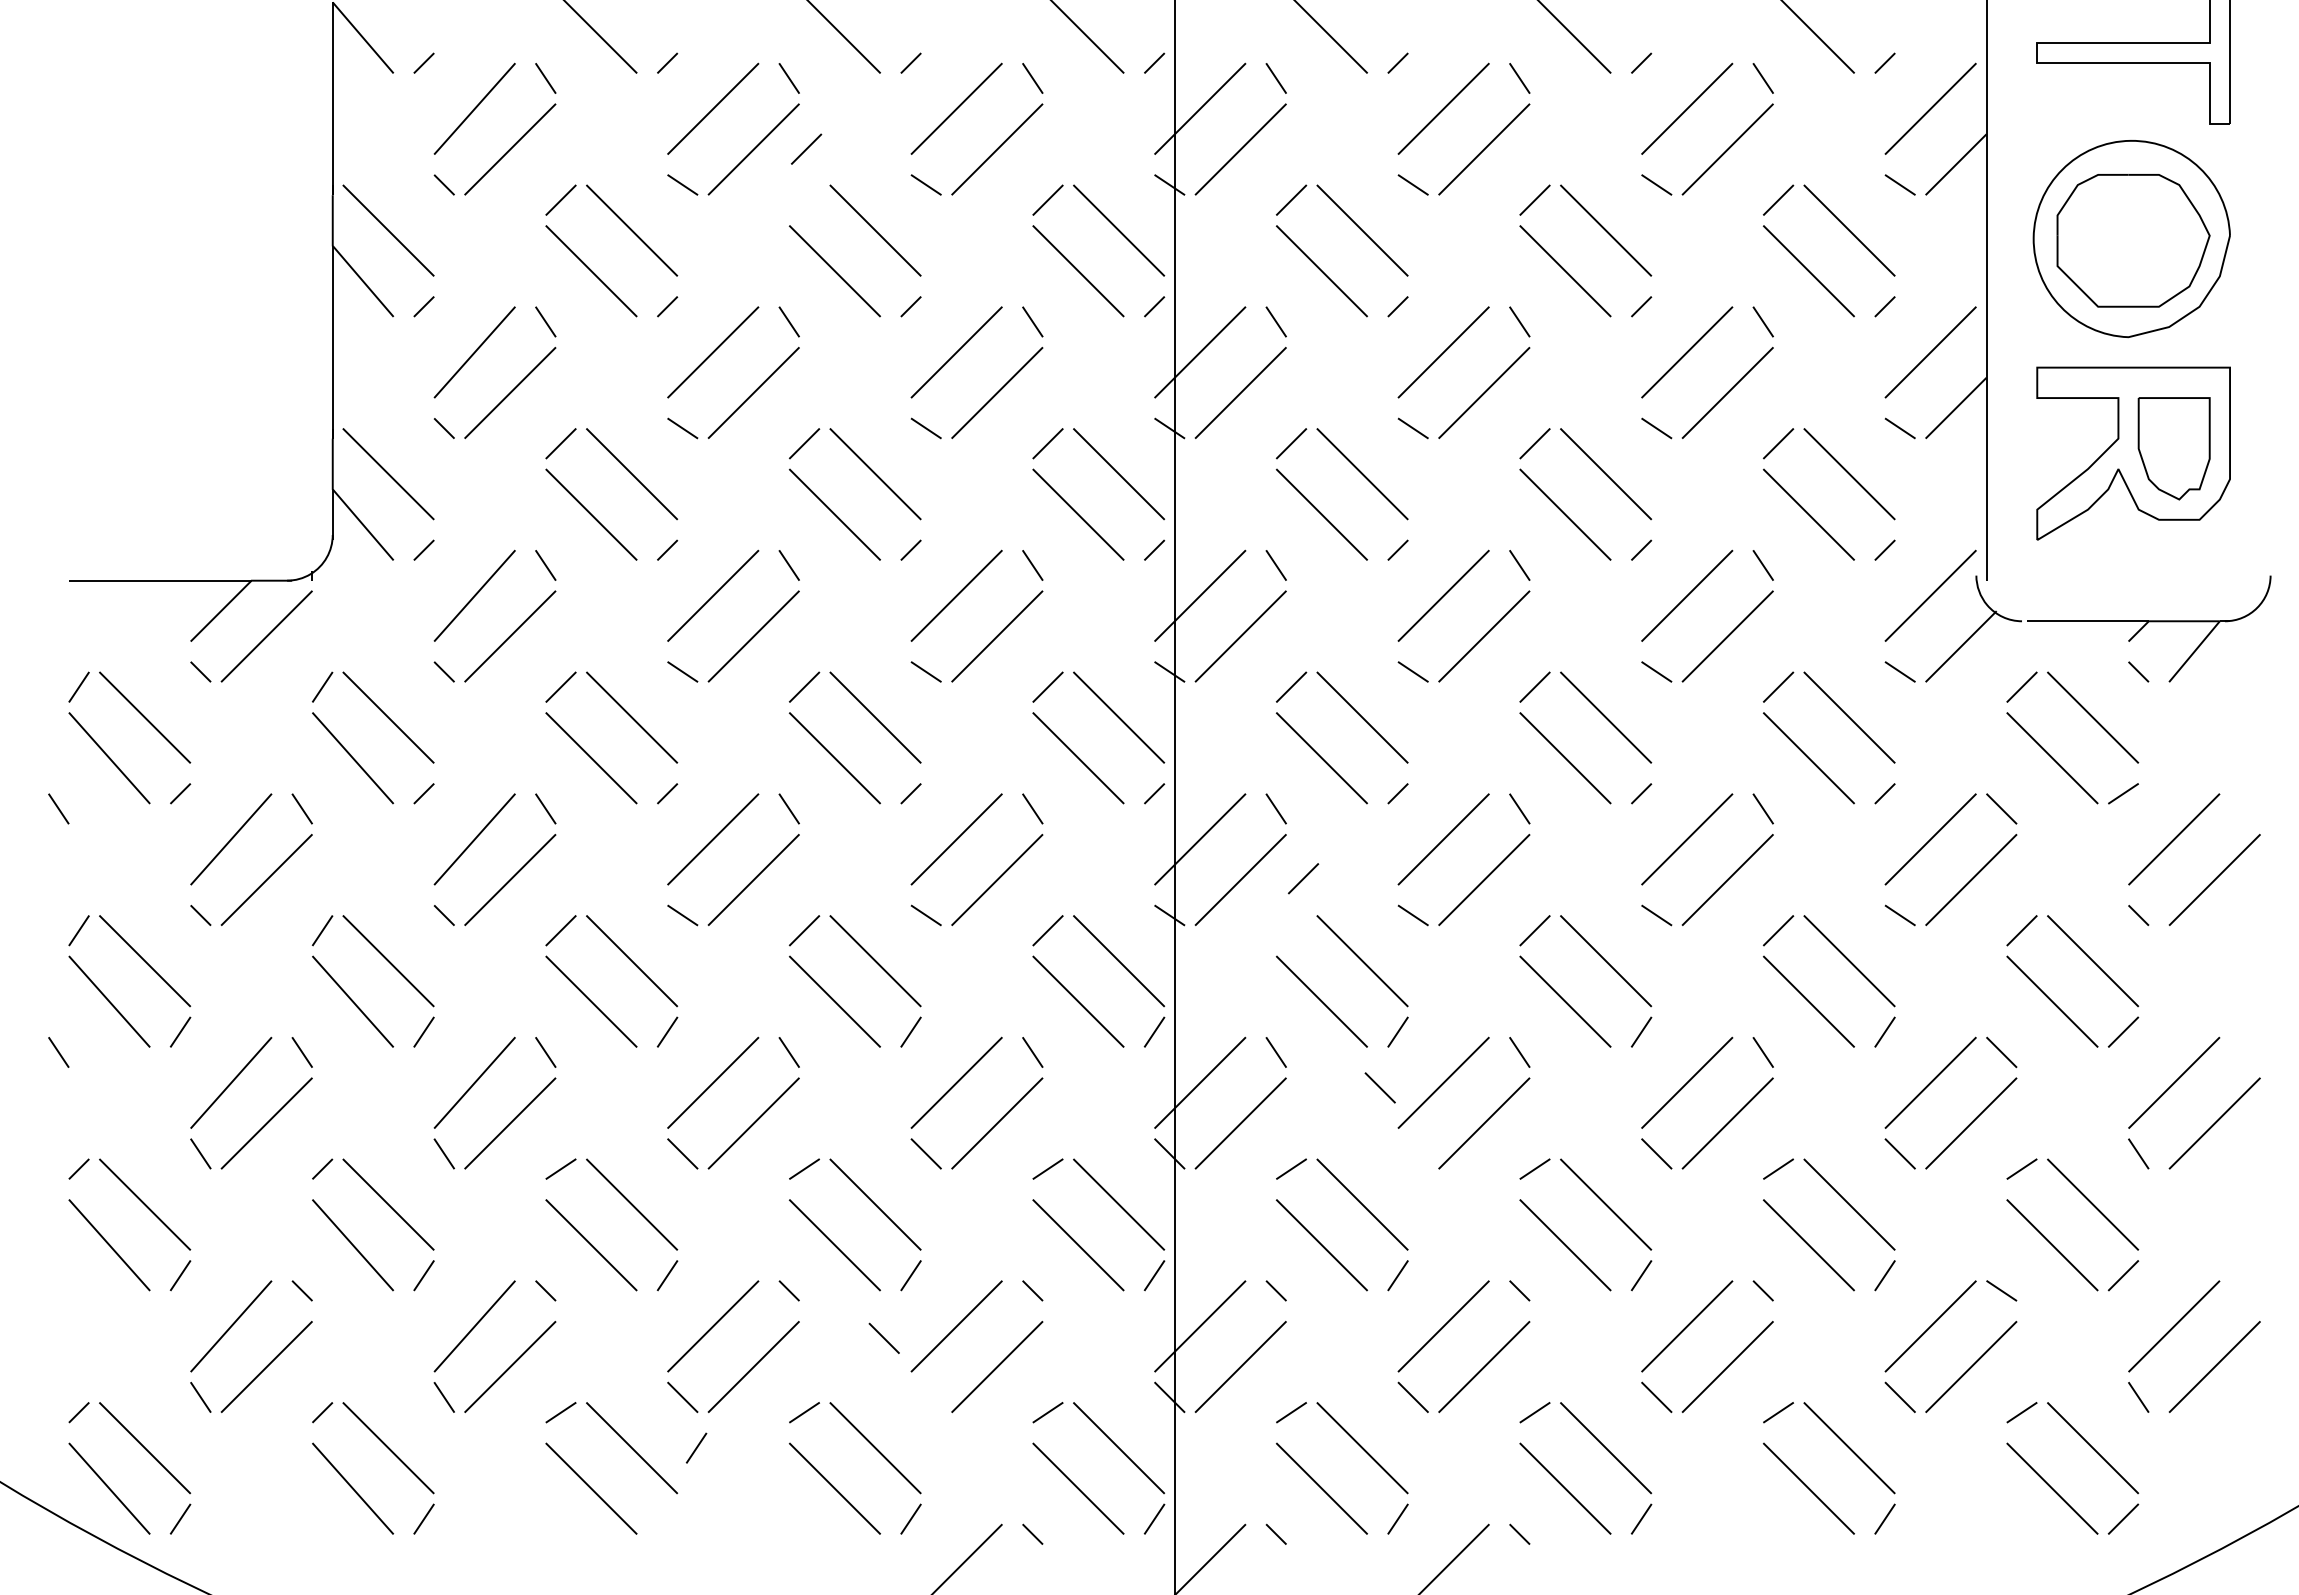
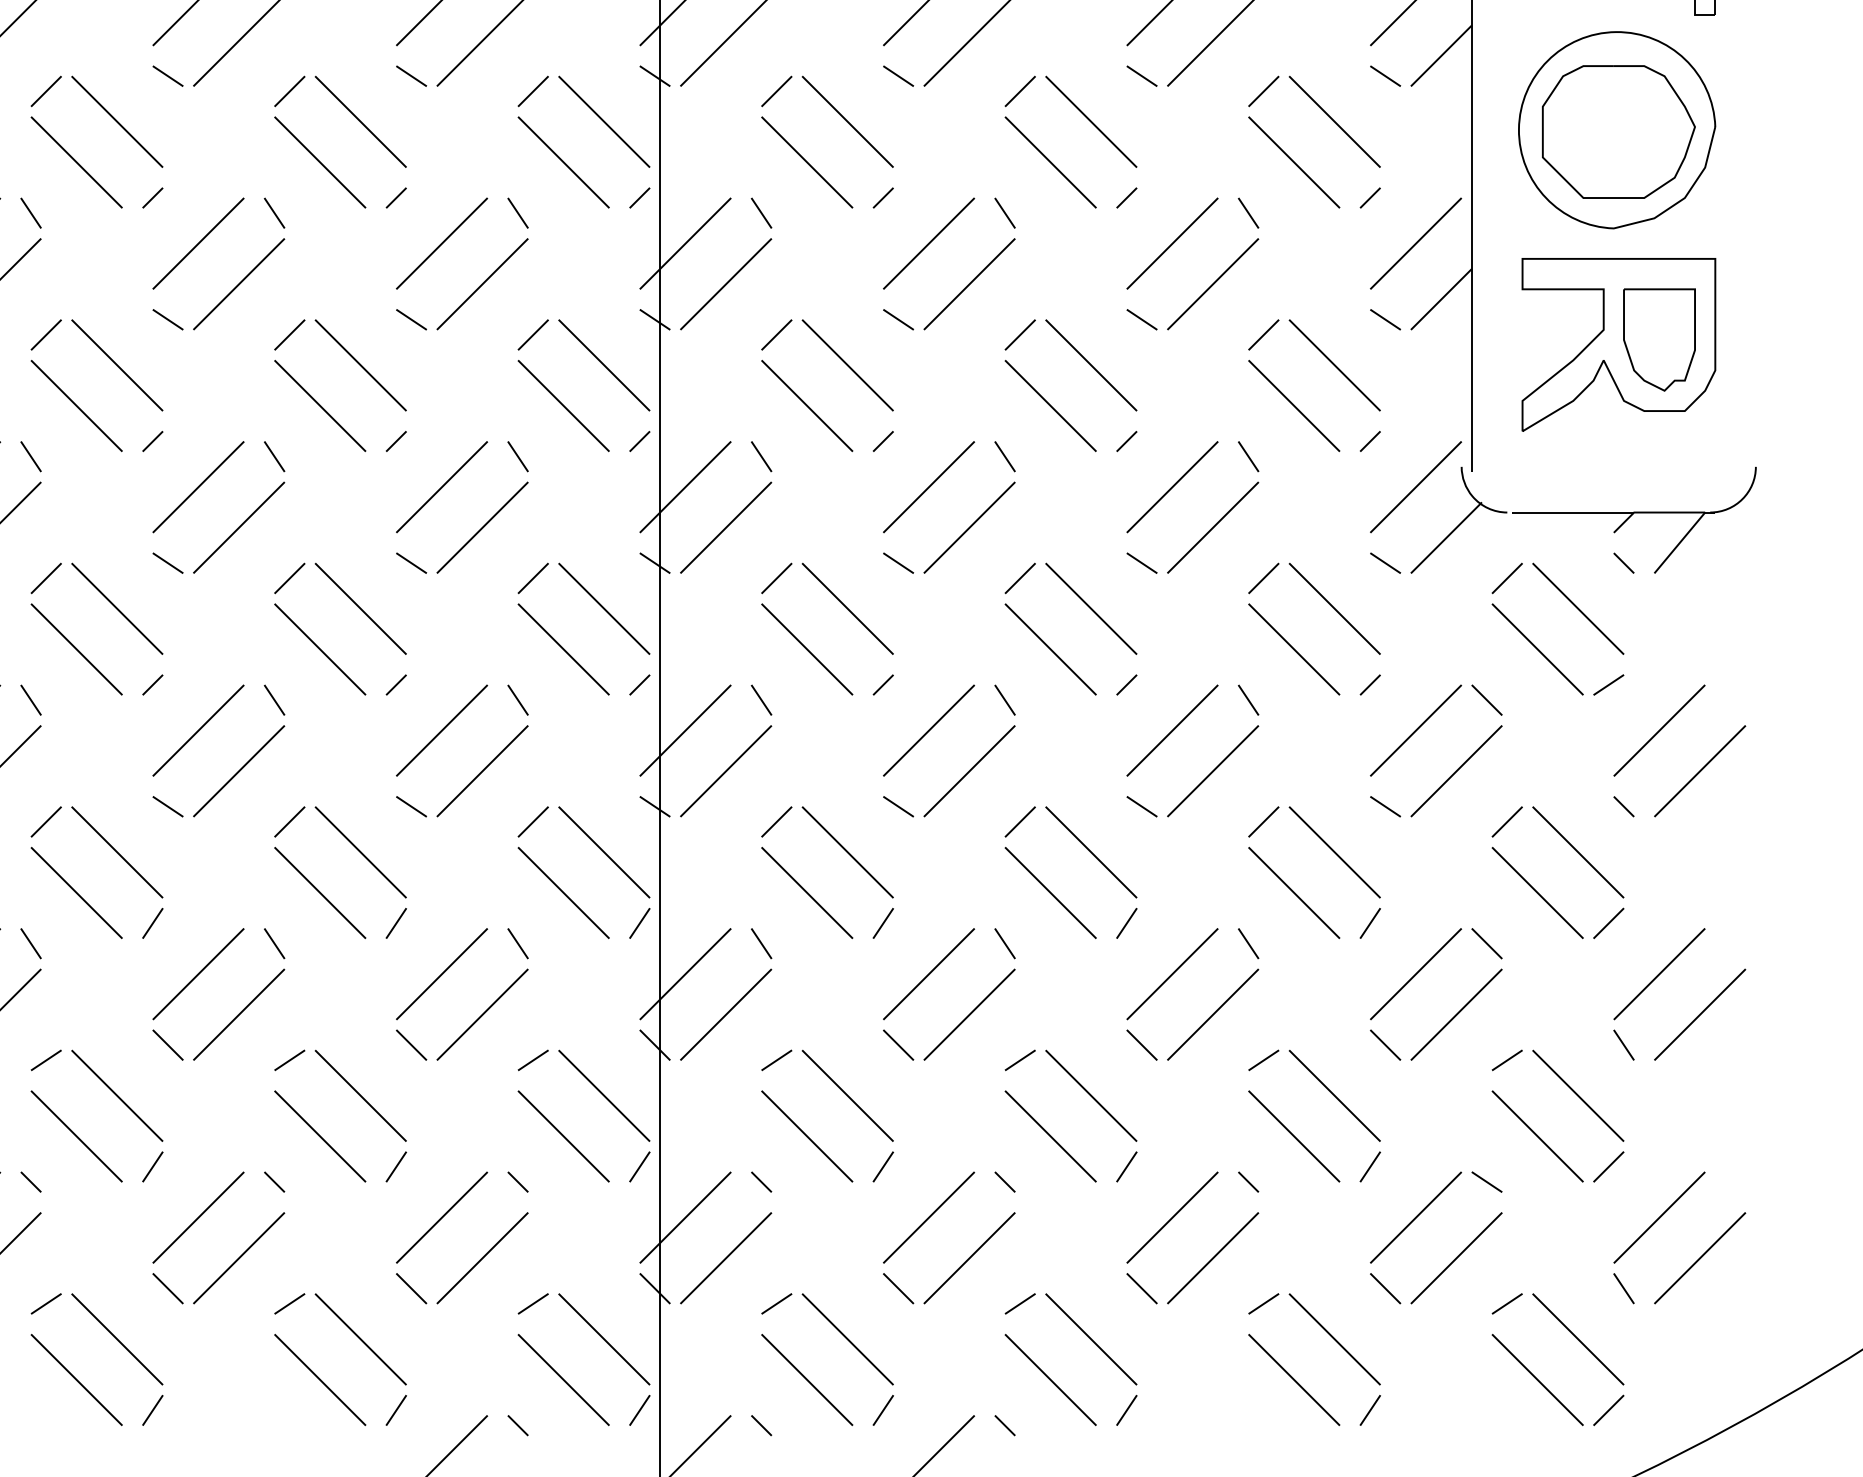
line: (806, 148) -> (289, 90), moved
line: (1303, 878) -> (776, 821), moved
line: (1379, 1087) -> (897, 1044), moved
line: (883, 1337) -> (410, 1287), moved
line: (696, 1447) -> (152, 1409), moved

